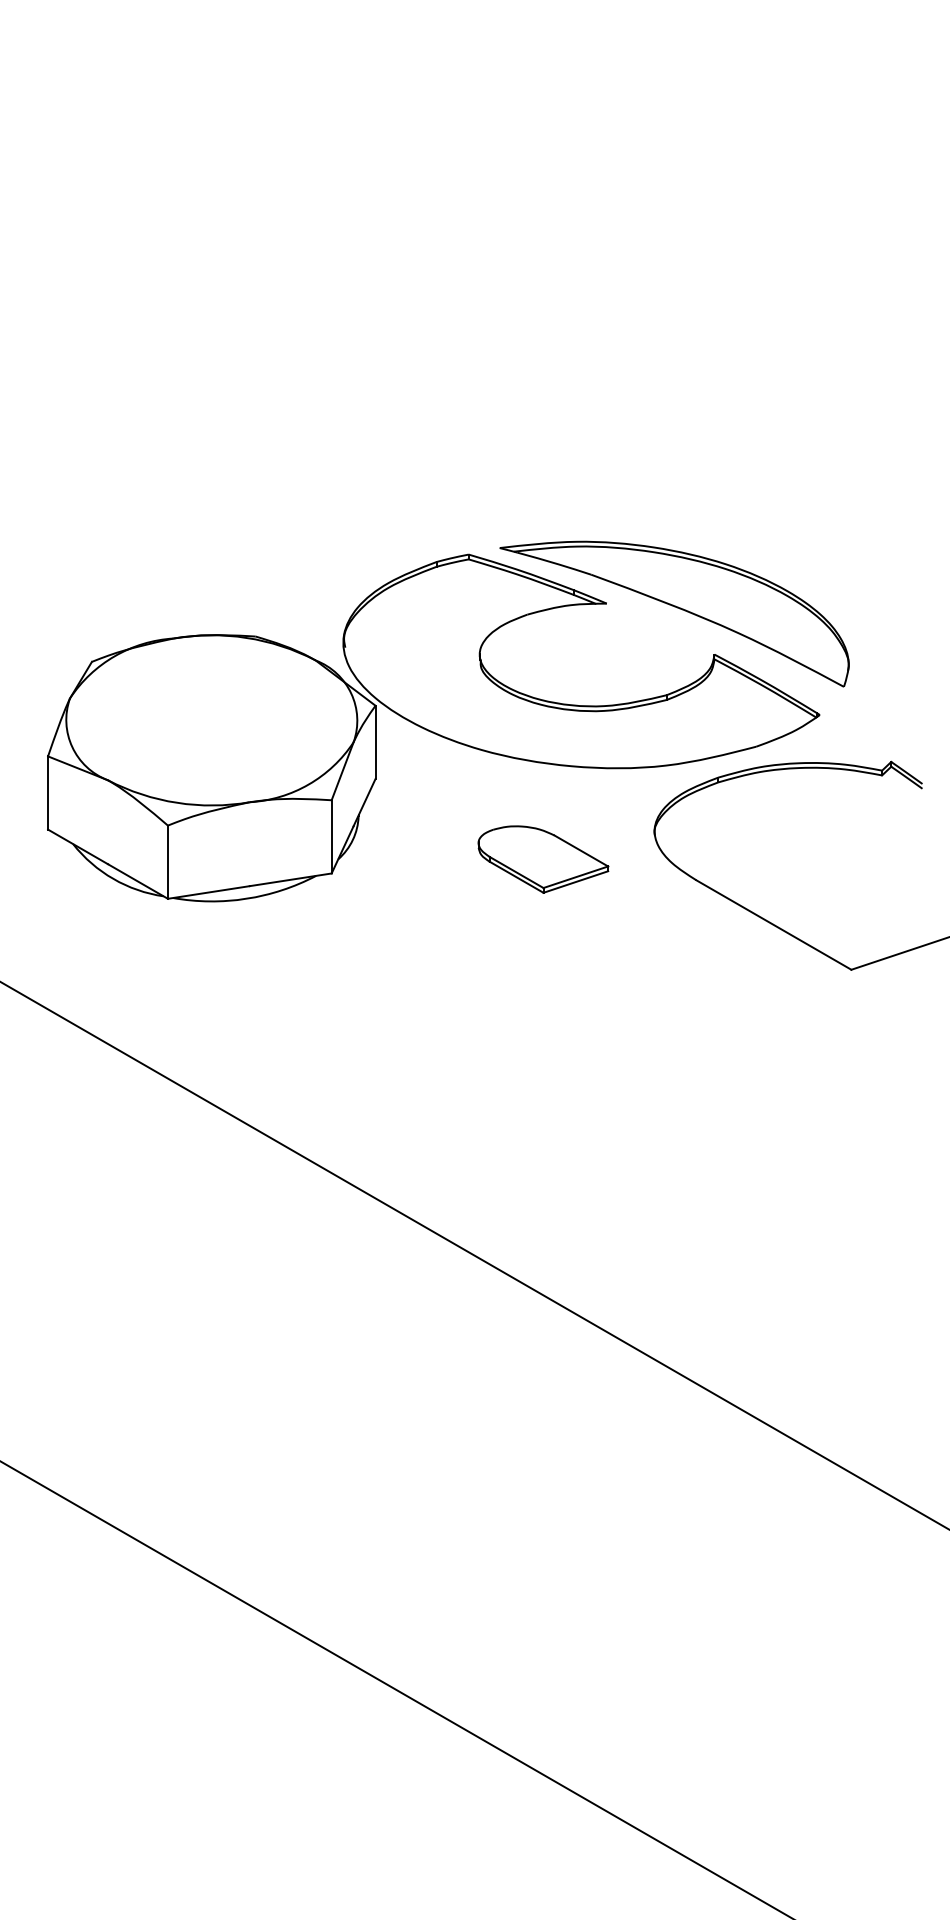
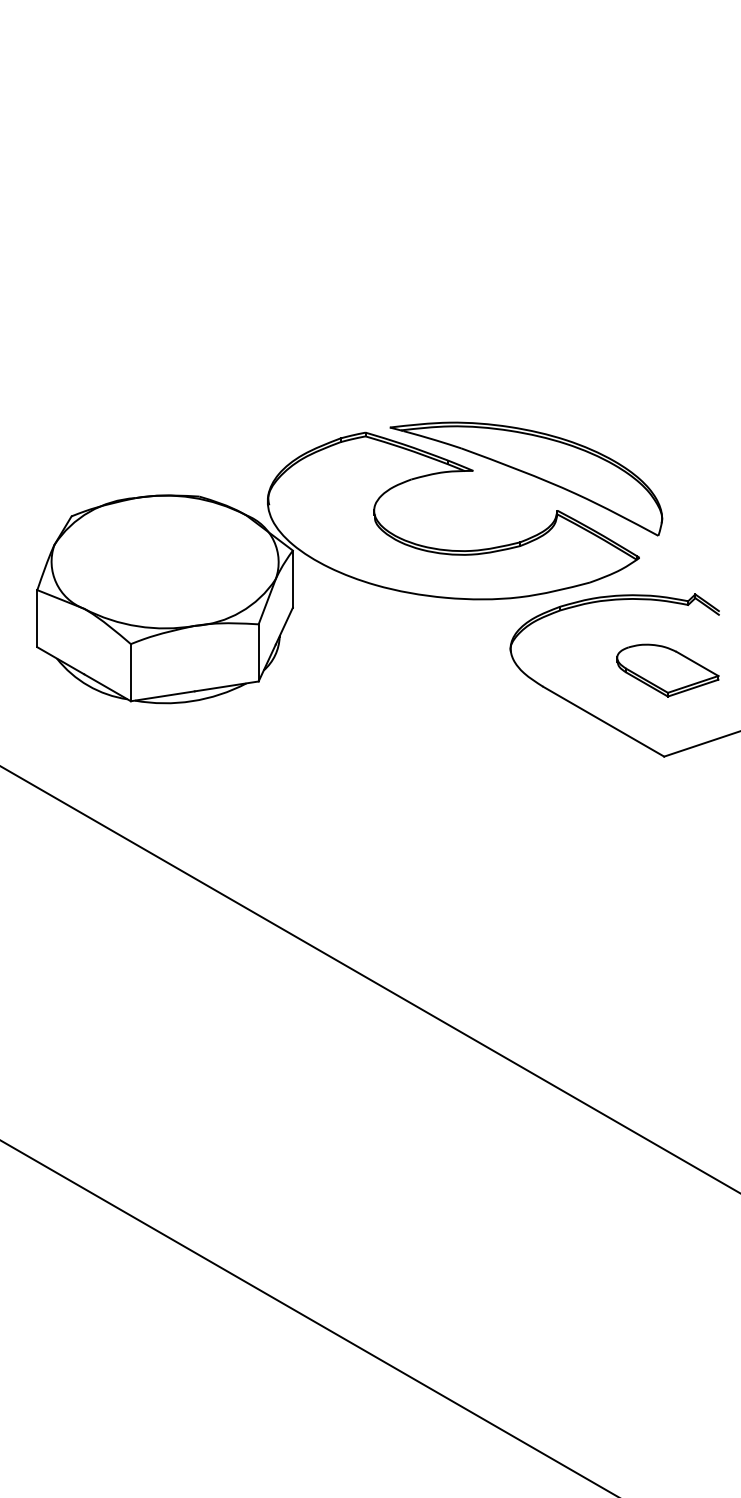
part: (542, 859) -> (667, 670), moved

